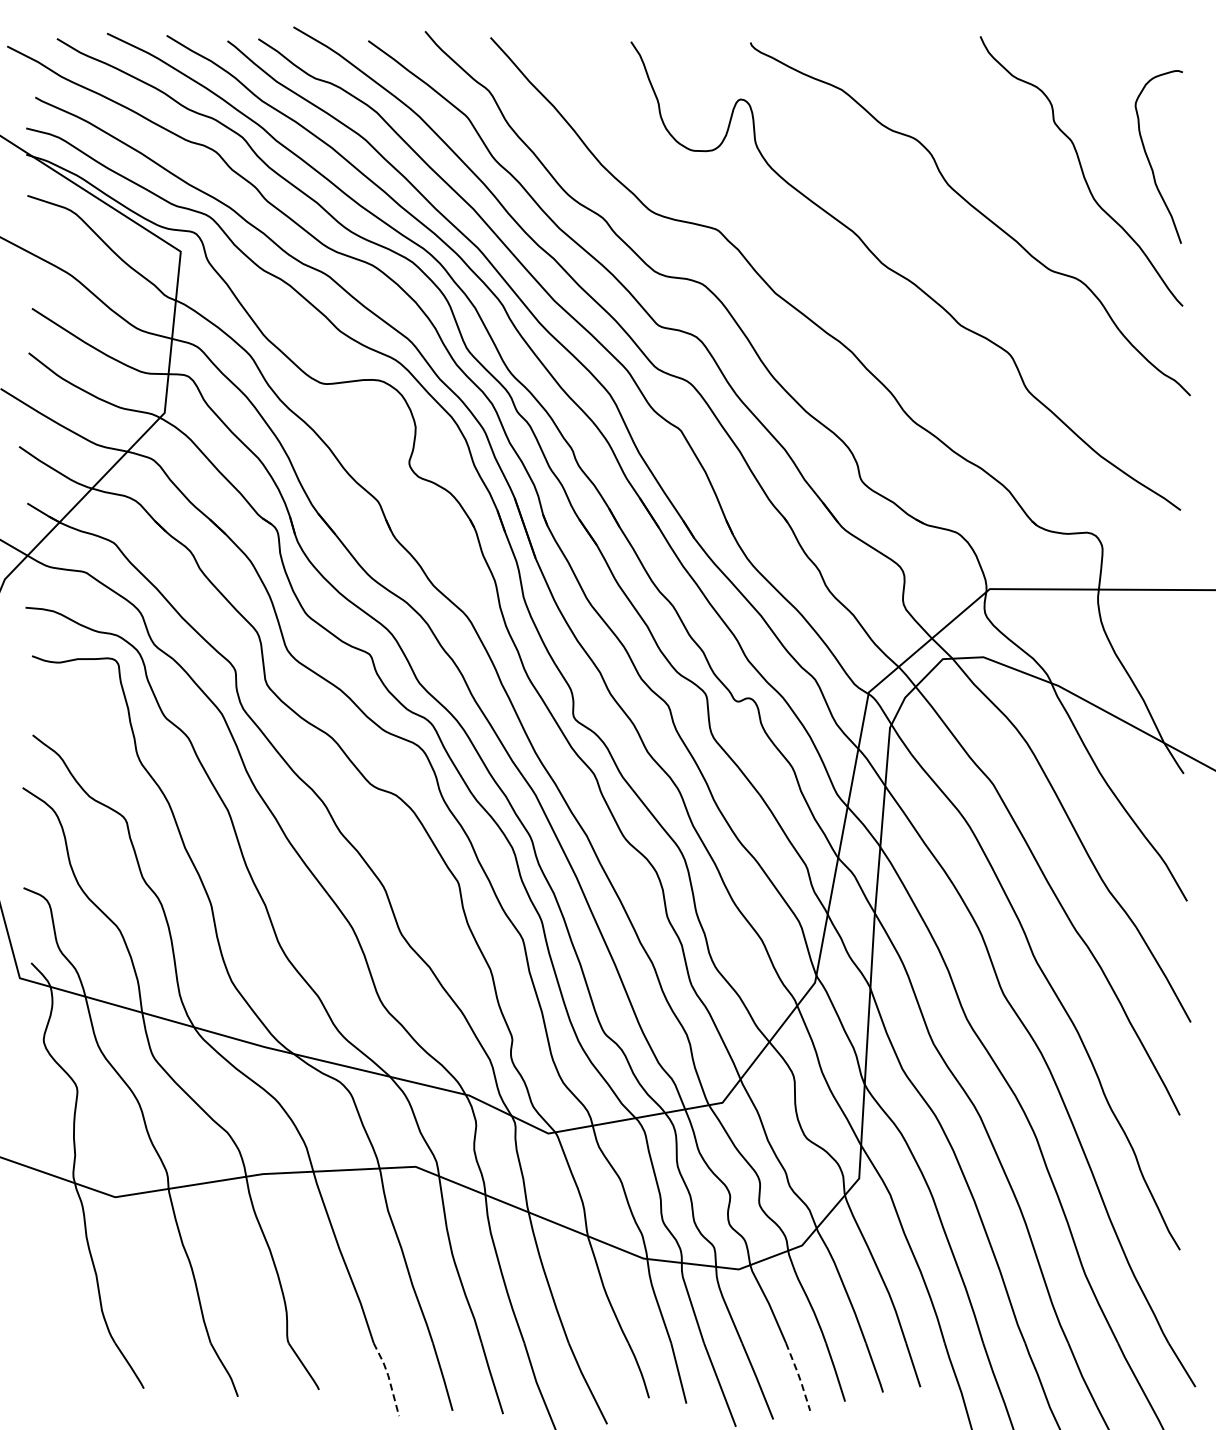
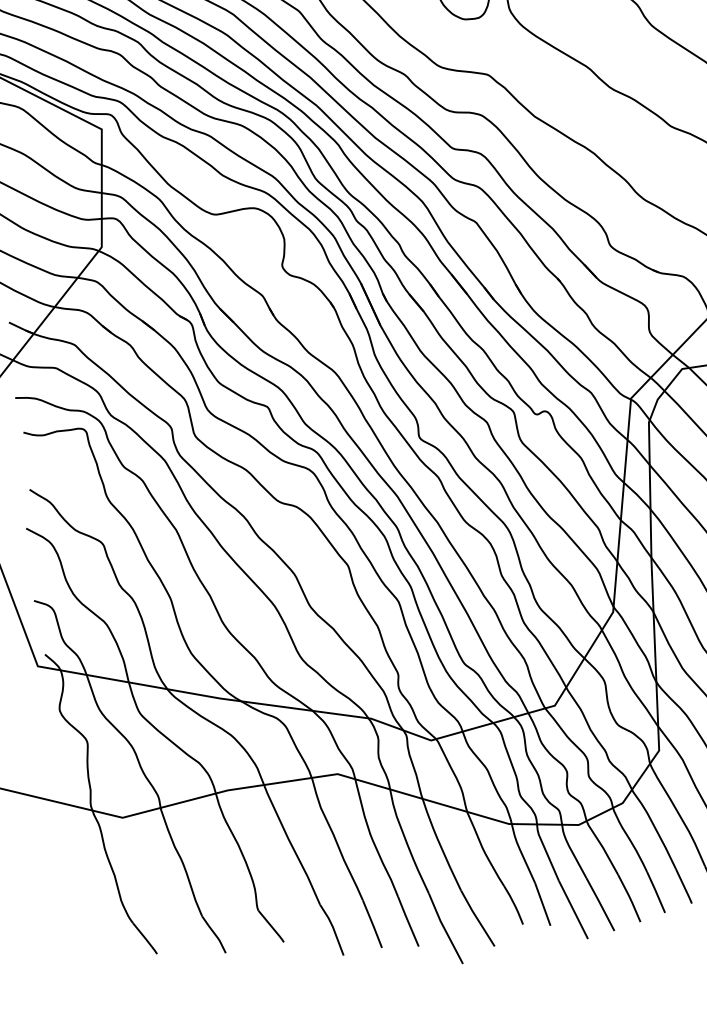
line: (799, 1376) -> (630, 898), dashed -> solid
line: (388, 1377) -> (333, 928), dashed -> solid

